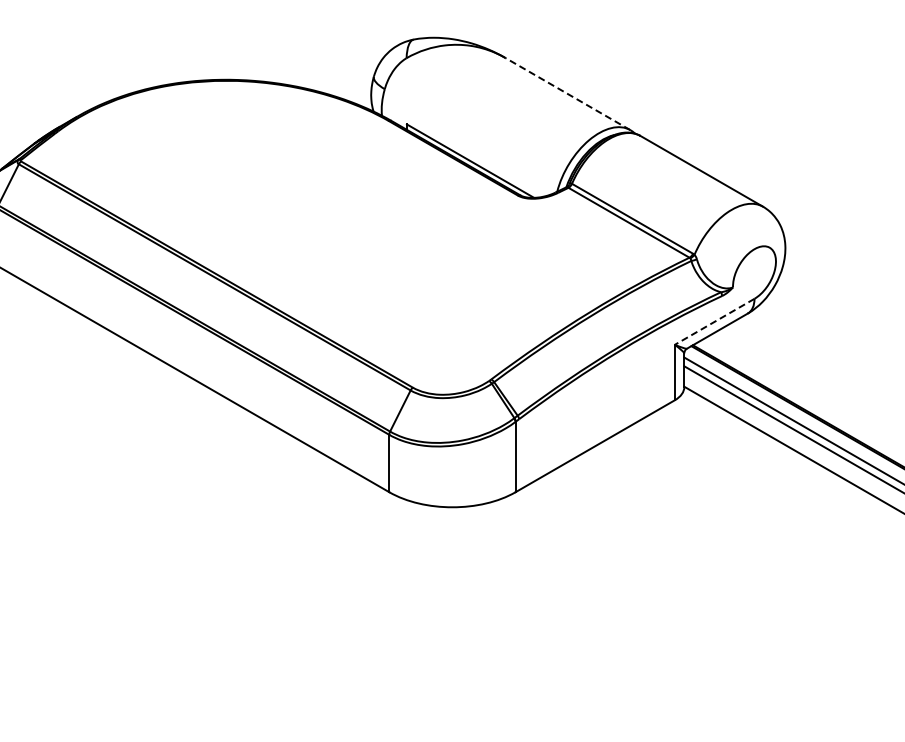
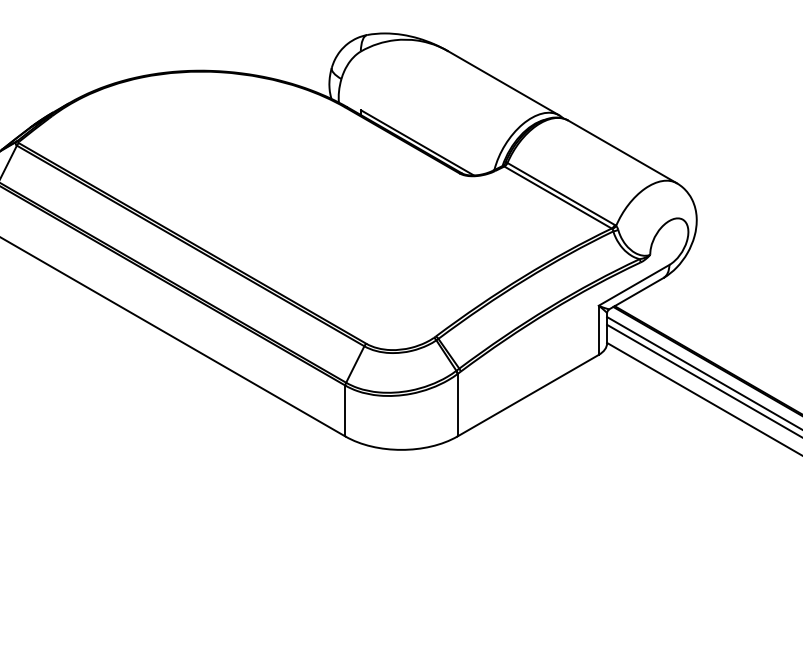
line: (567, 93) -> (503, 82), dashed -> solid
line: (714, 321) -> (633, 285), dashed -> solid

